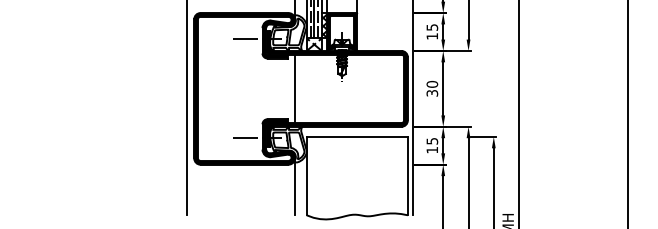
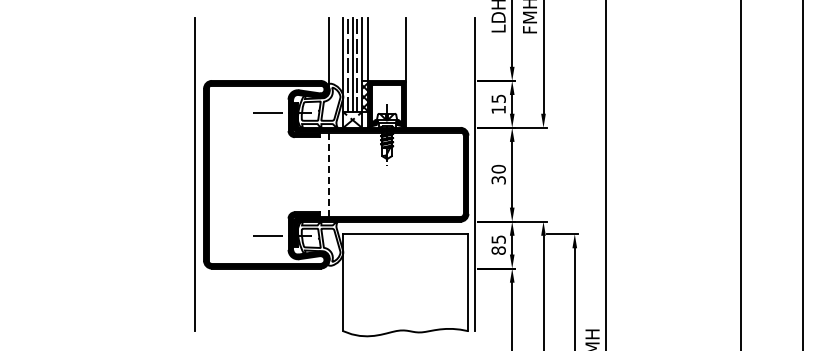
line: (295, 89) -> (329, 175), solid -> dashed
text: (432, 150) -> (498, 250), 15 -> 85
line: (295, 186) -> (329, 295), removed

